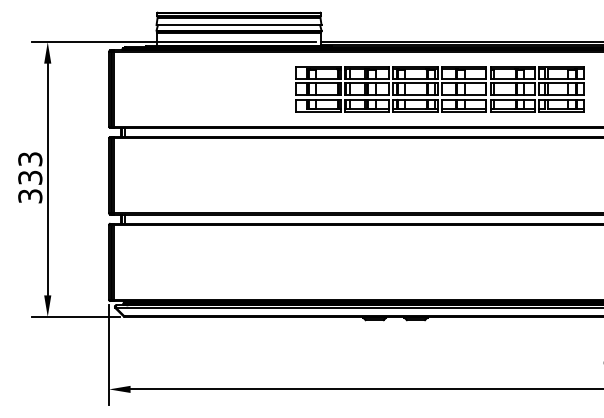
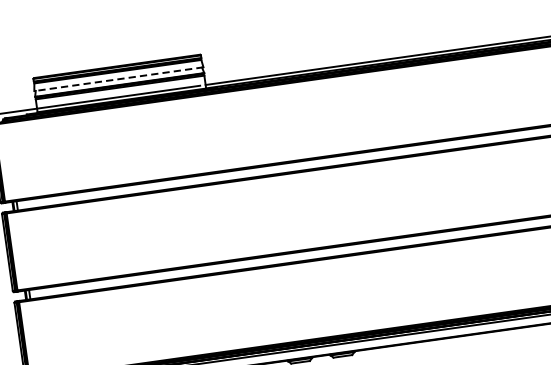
line: (238, 25) -> (118, 79), solid -> dashed
part: (439, 89) -> (333, 116), removed

